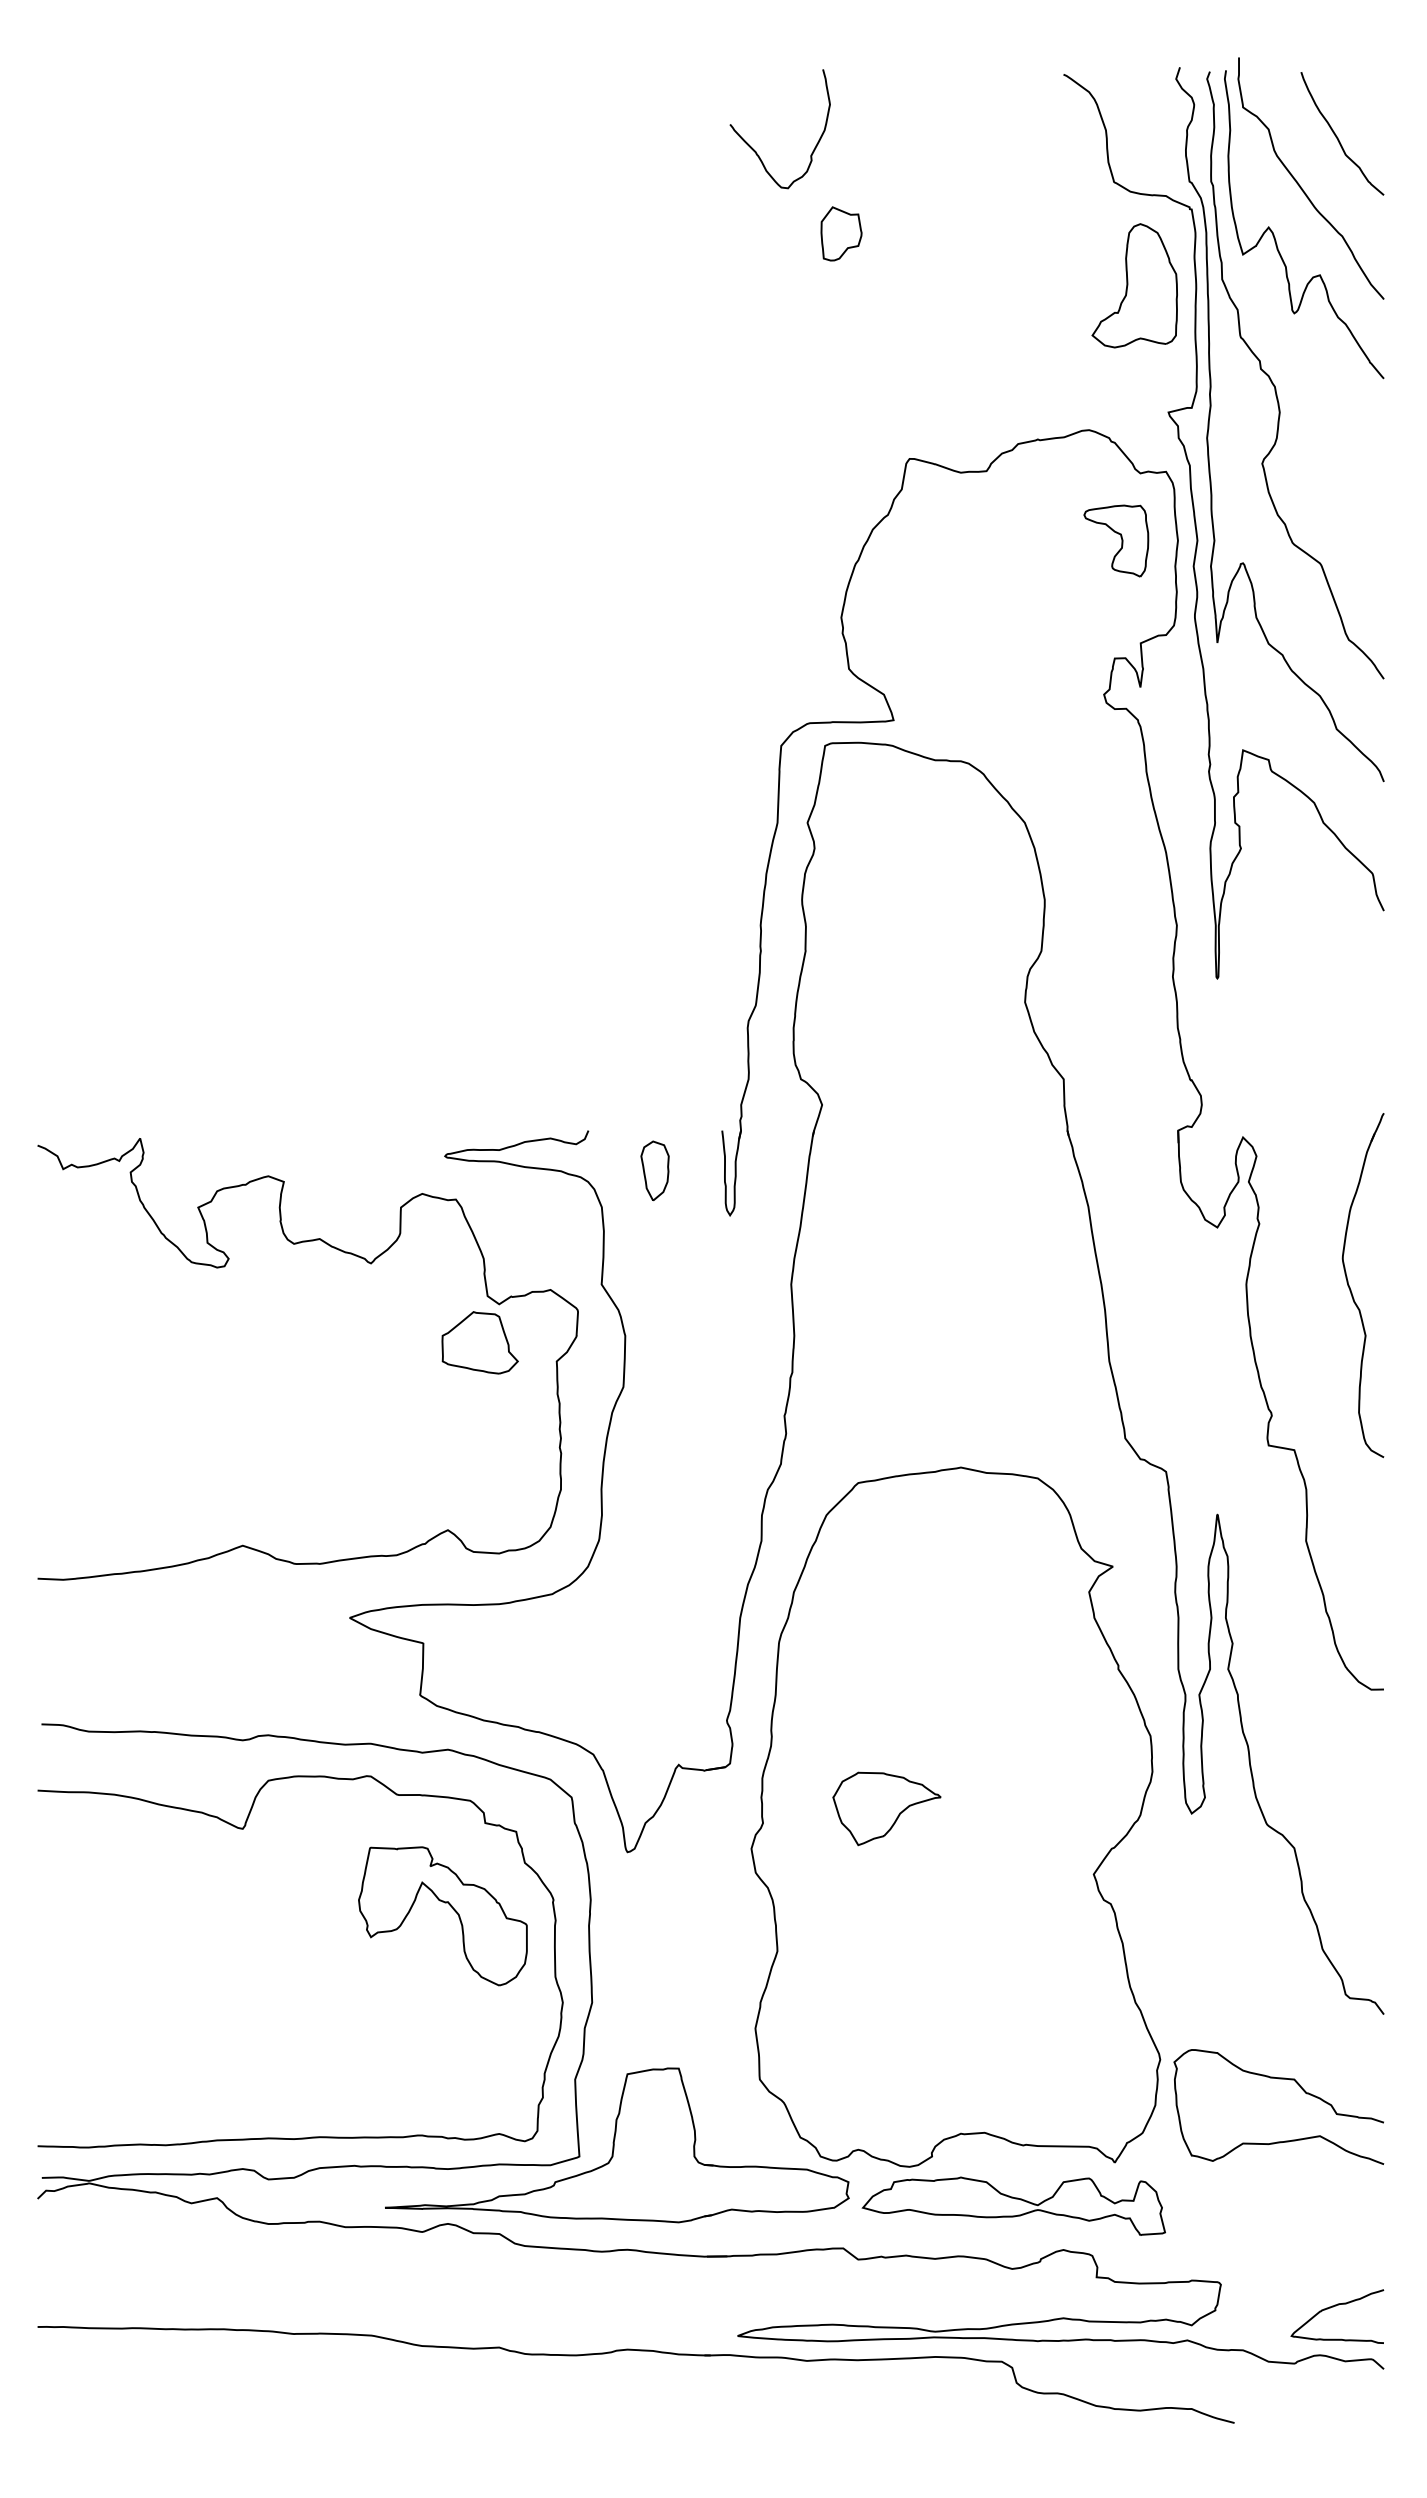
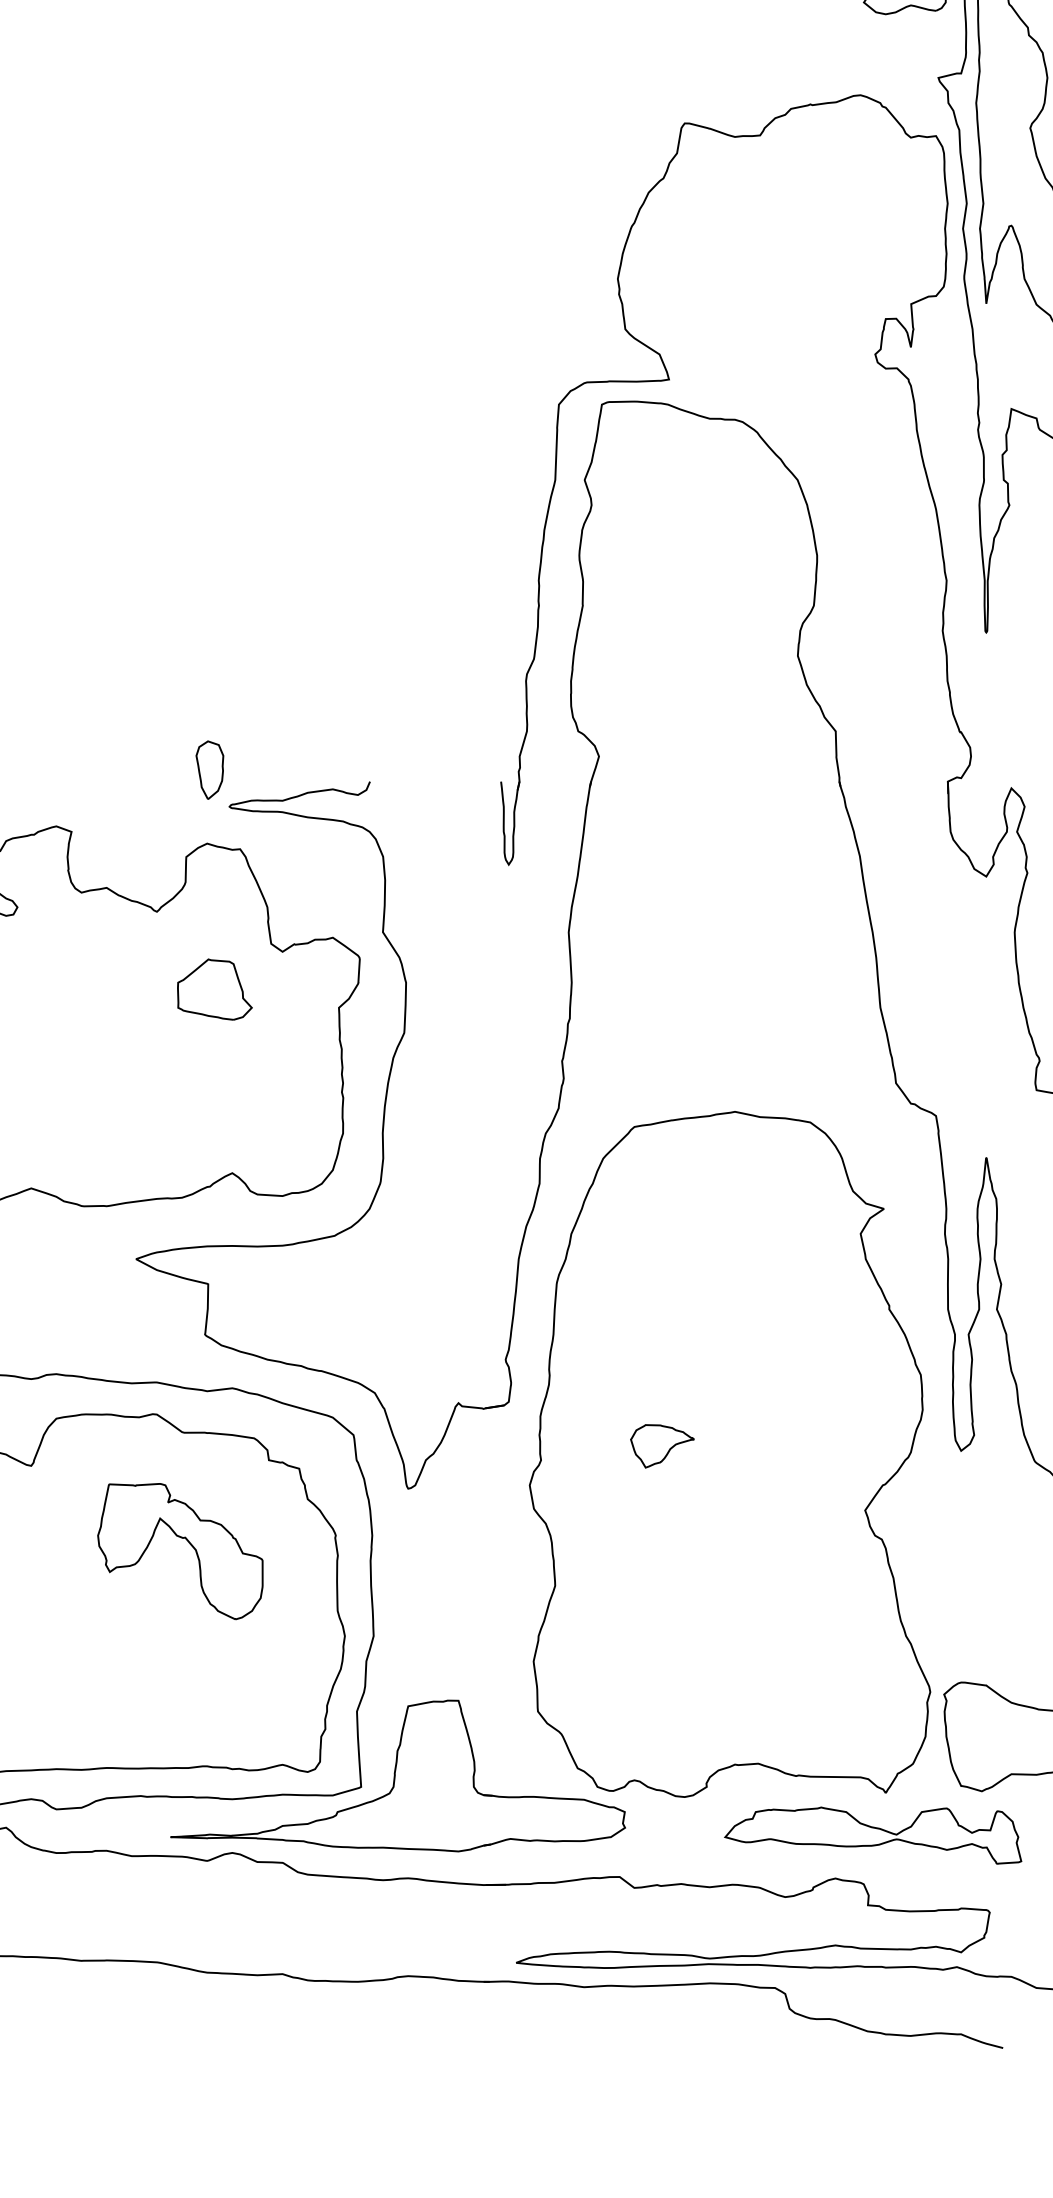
part: (1116, 540) -> (887, 203), removed
part: (654, 1170) -> (209, 769), moved
part: (479, 1342) -> (214, 989), moved
part: (886, 1808) -> (662, 1445), size x0.6
part: (452, 1909) -> (189, 1544), moved
part: (1013, 2205) -> (872, 1834), moved

